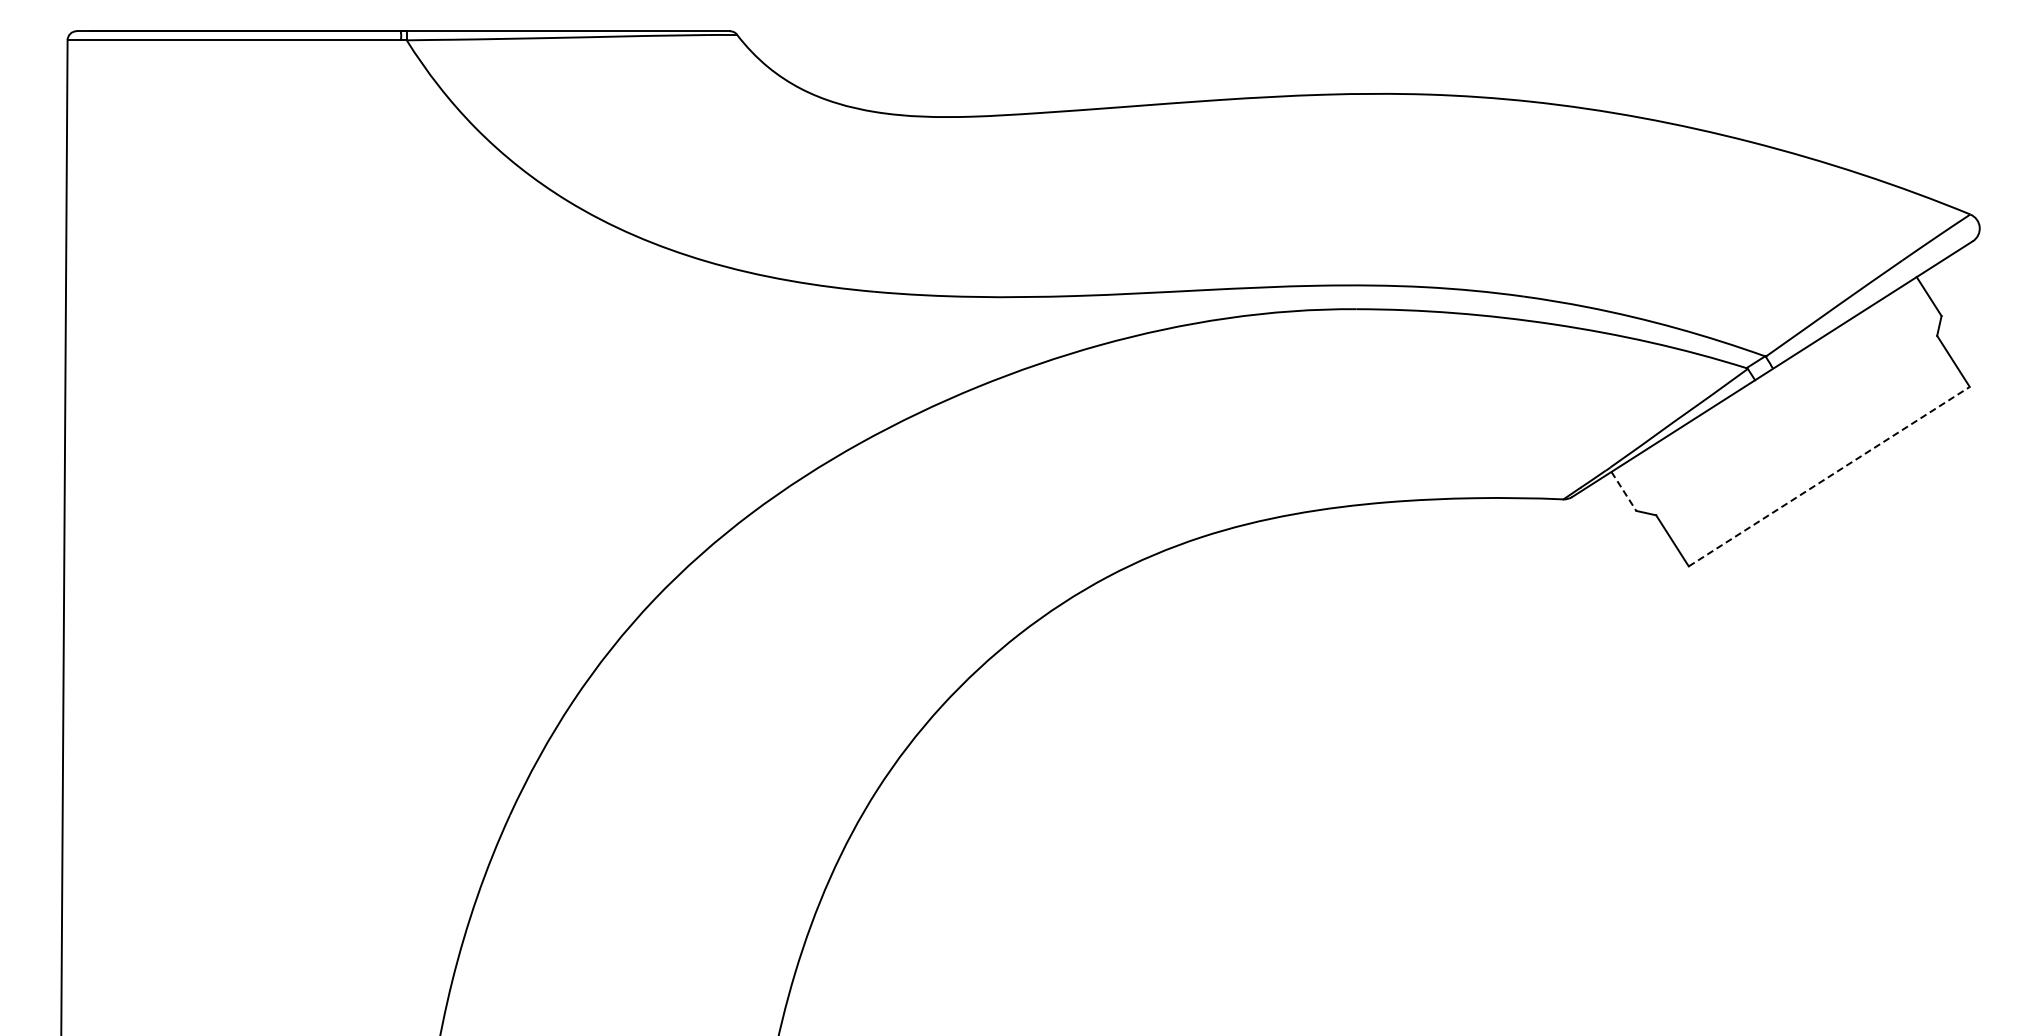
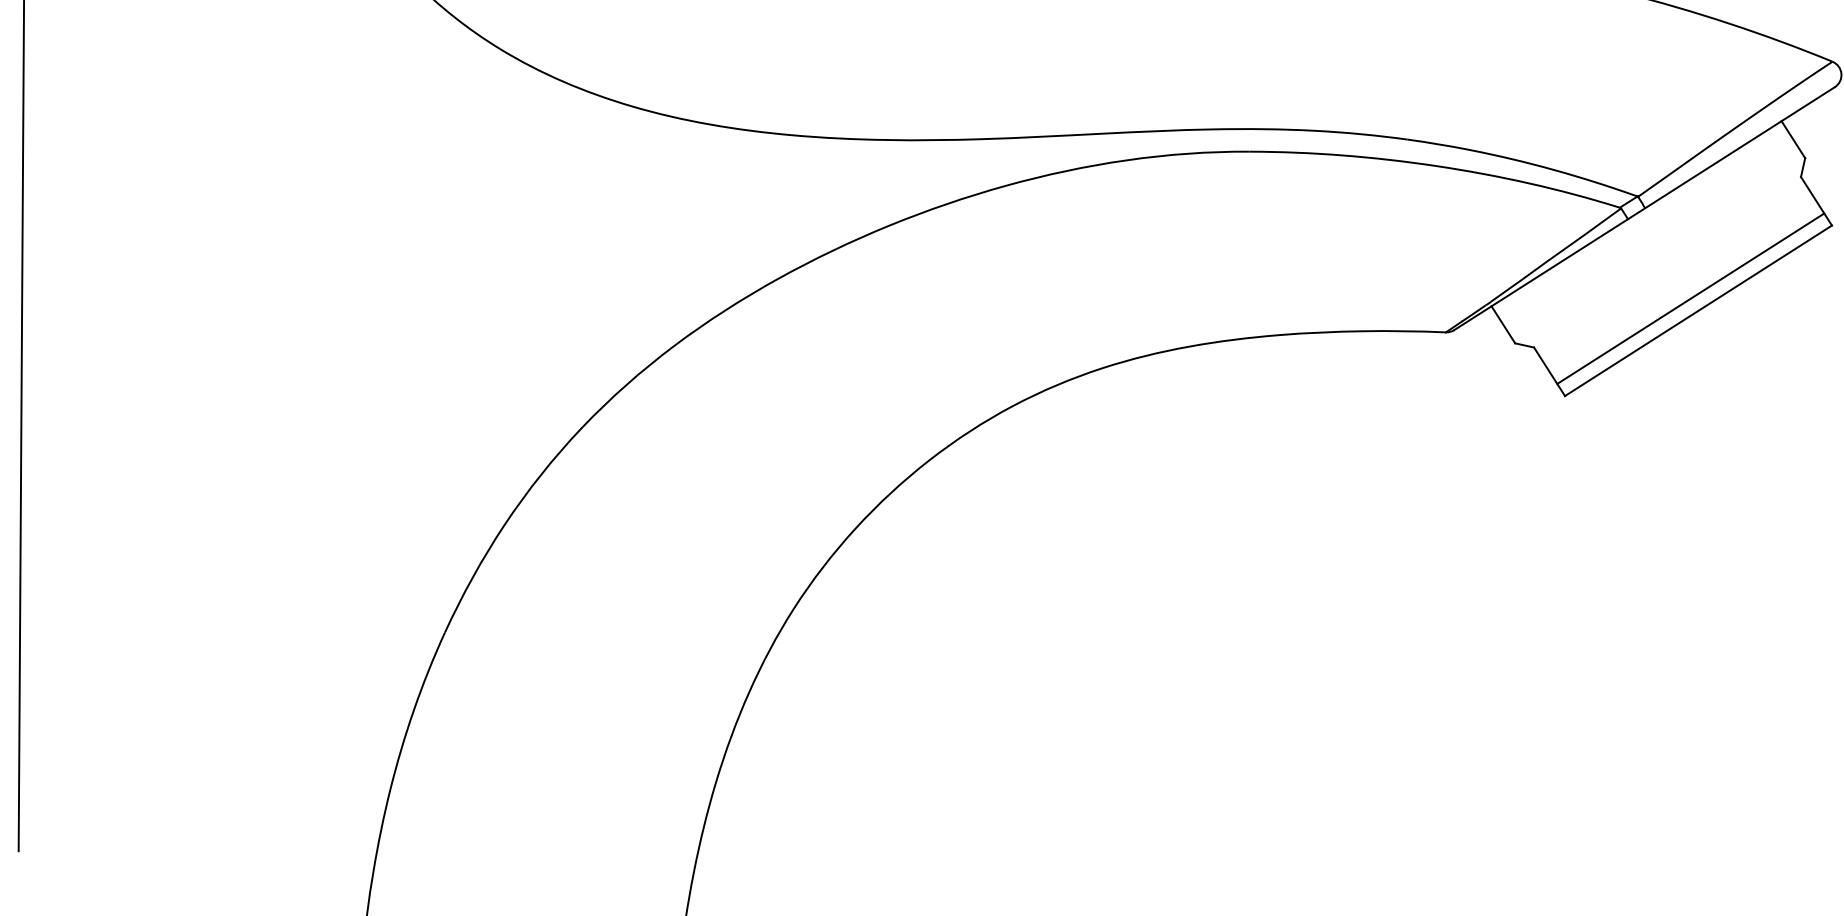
line: (1820, 463) -> (1690, 298), added
line: (1829, 476) -> (1698, 310), dashed -> solid
line: (1624, 491) -> (1503, 324), dashed -> solid

